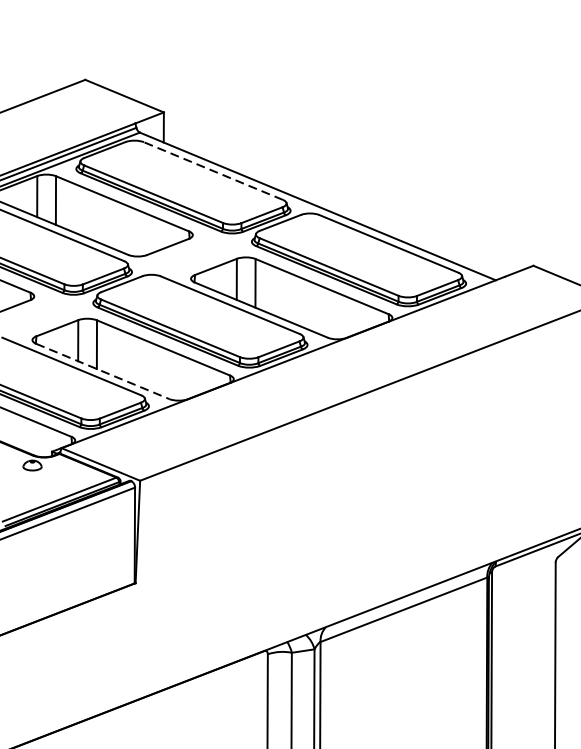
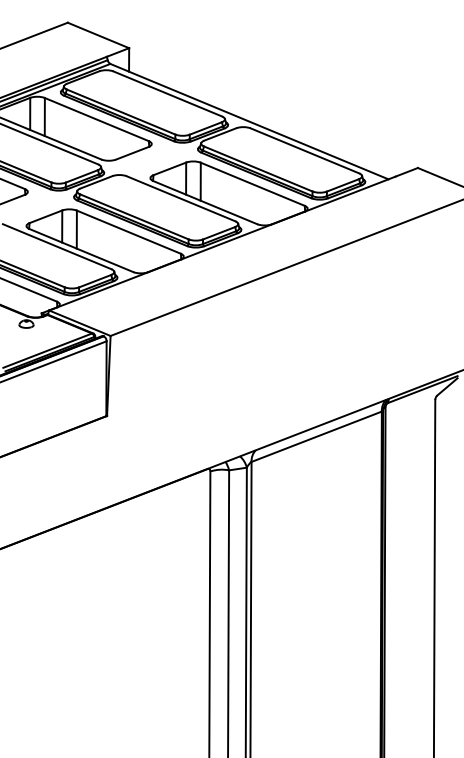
line: (212, 170) -> (167, 93), dashed -> solid
line: (102, 371) -> (81, 250), dashed -> solid

